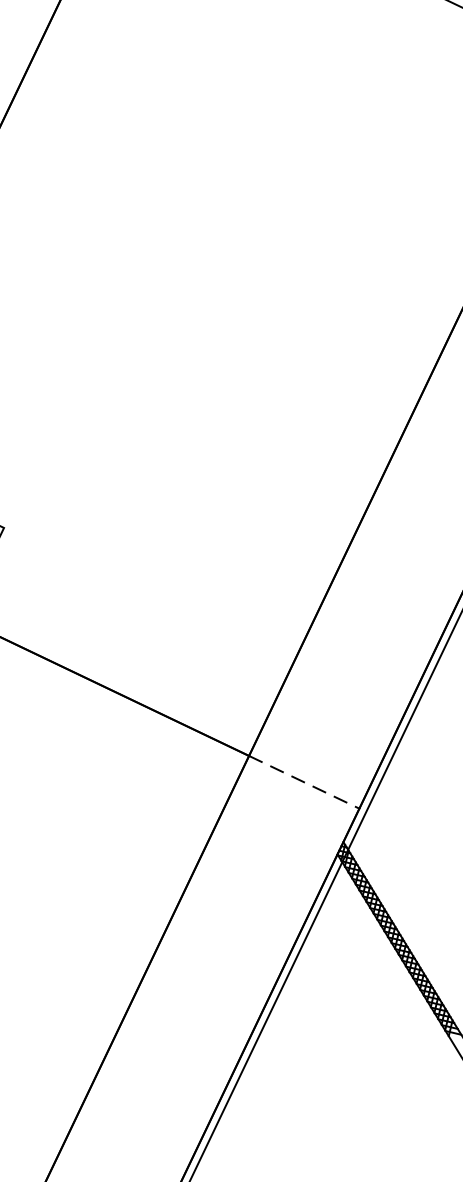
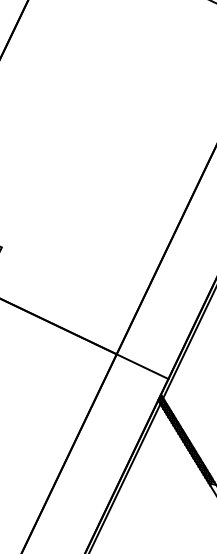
line: (304, 781) -> (142, 366), dashed -> solid

